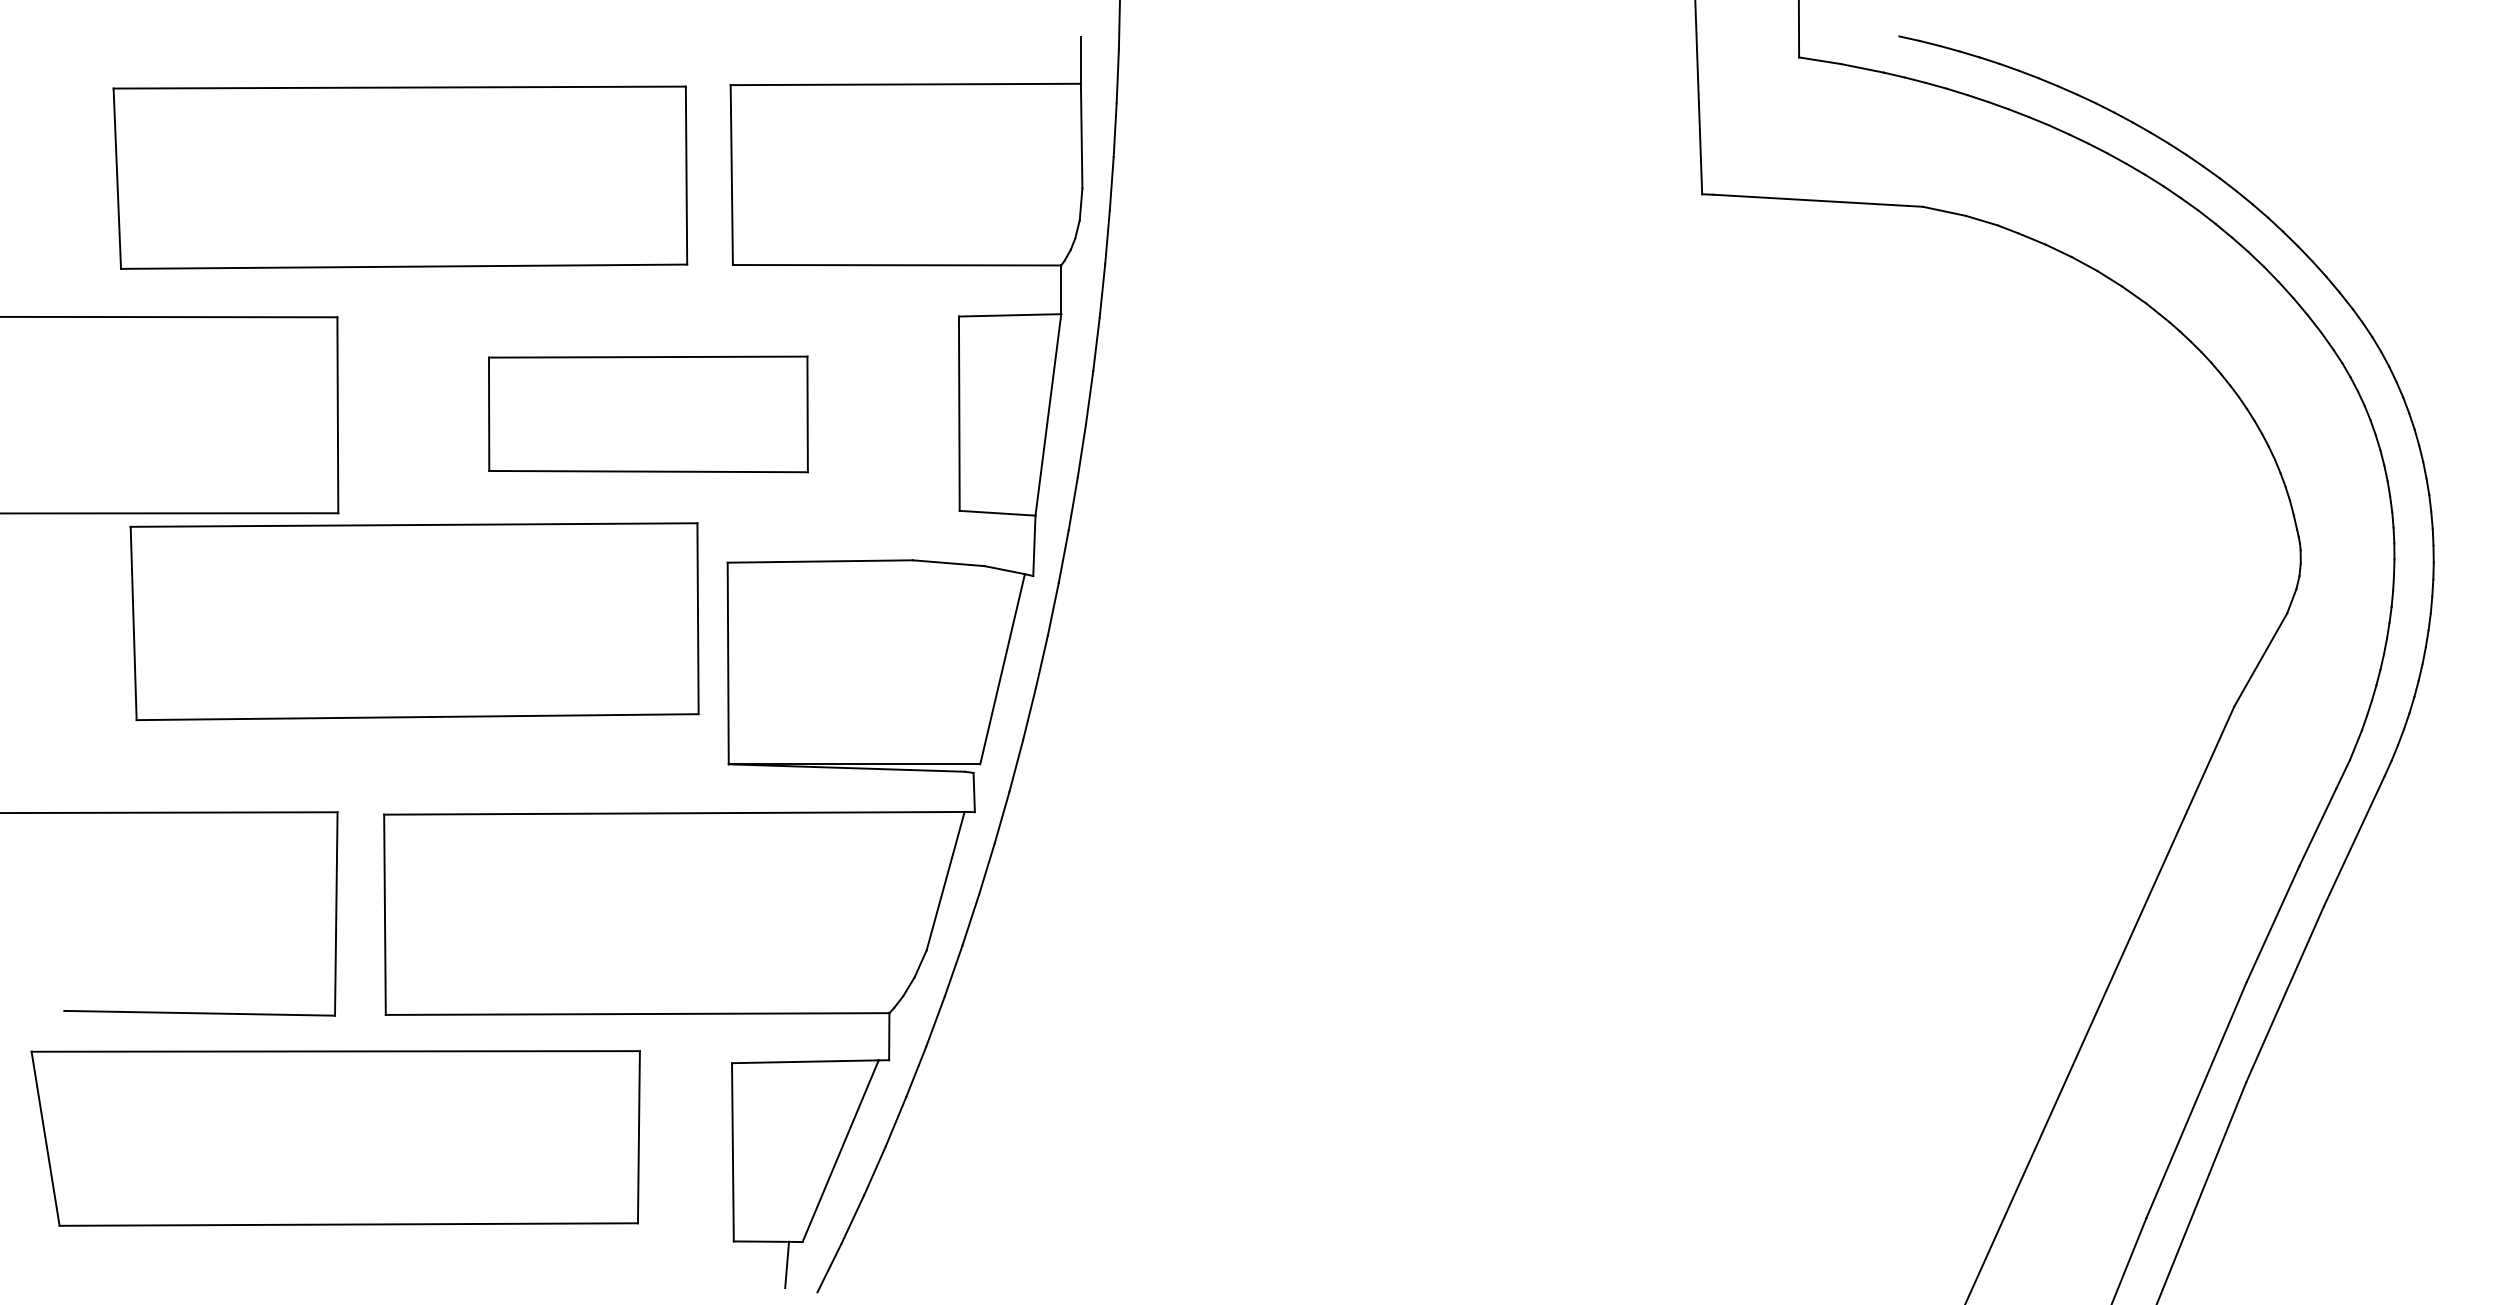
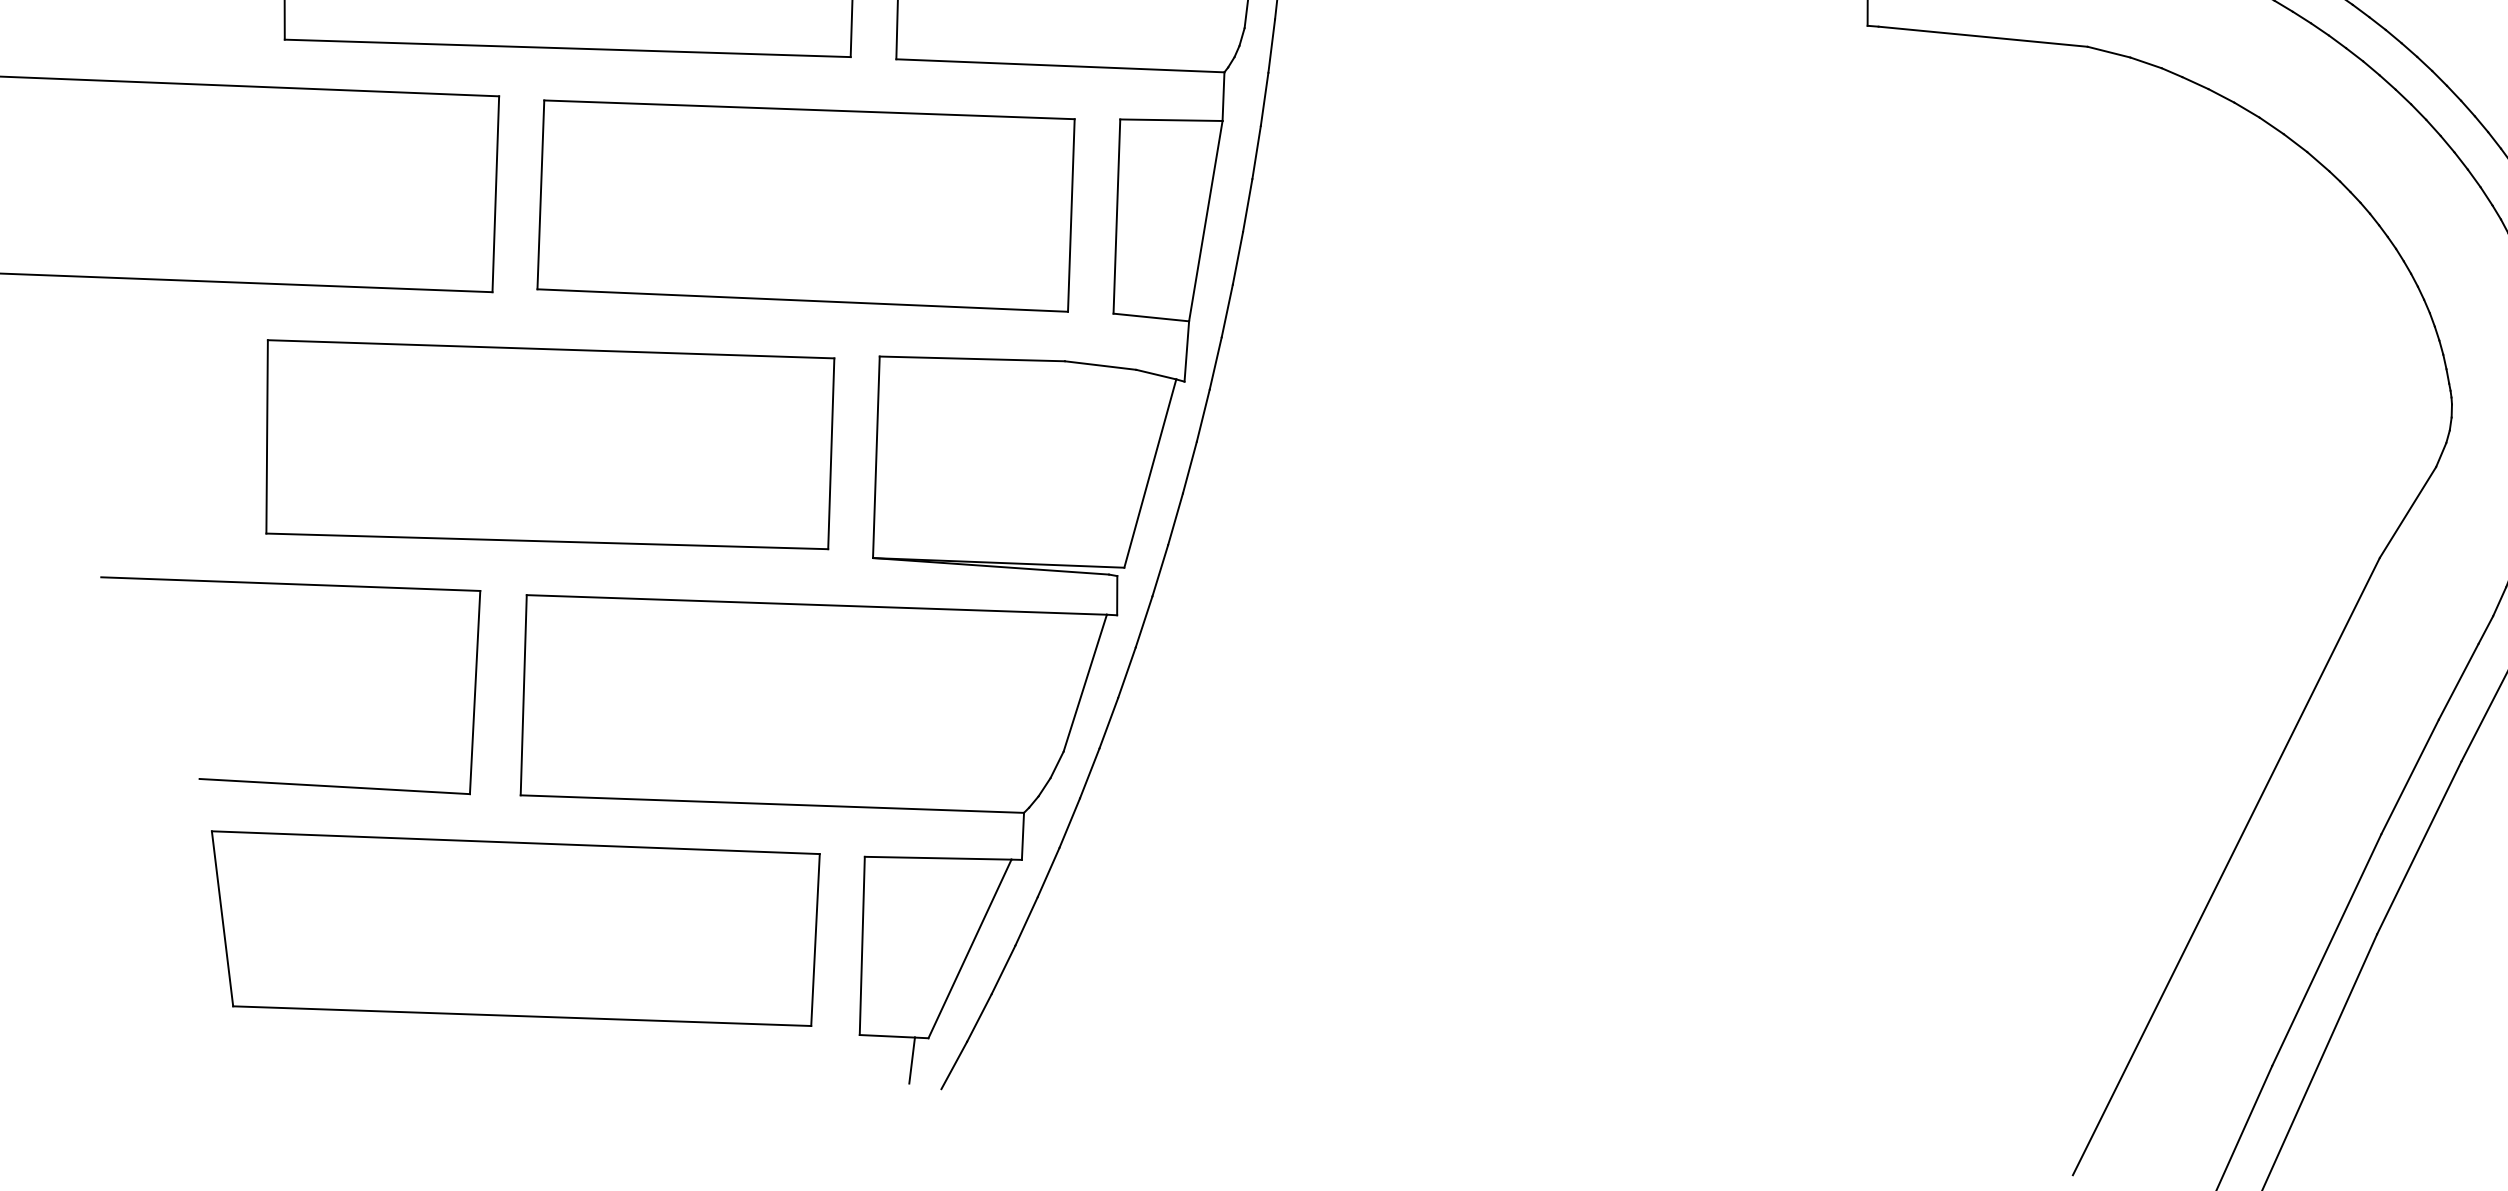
part: (648, 414) -> (806, 205), size x1.67
part: (414, 621) -> (547, 445), moved
part: (335, 1138) -> (512, 929), moved

